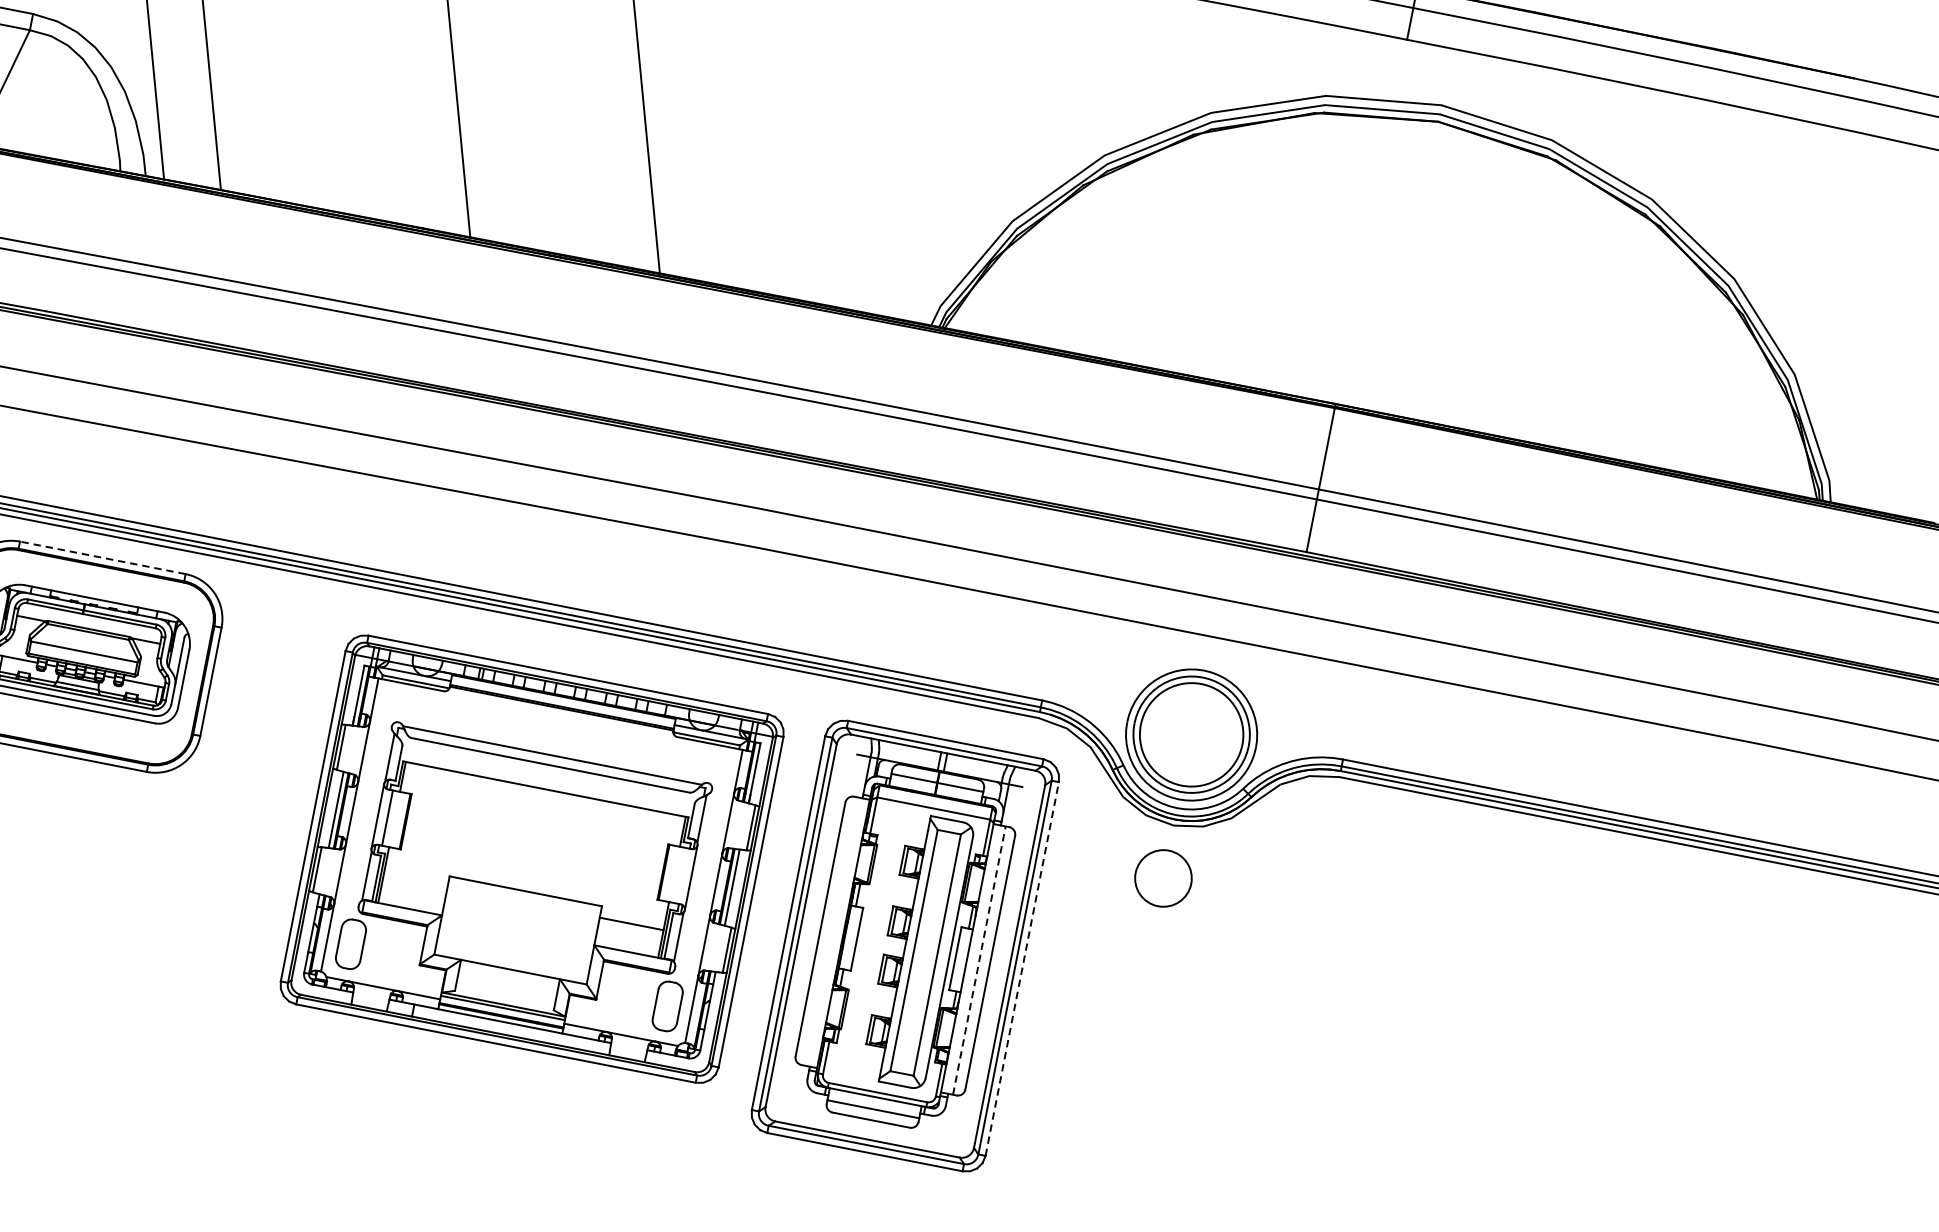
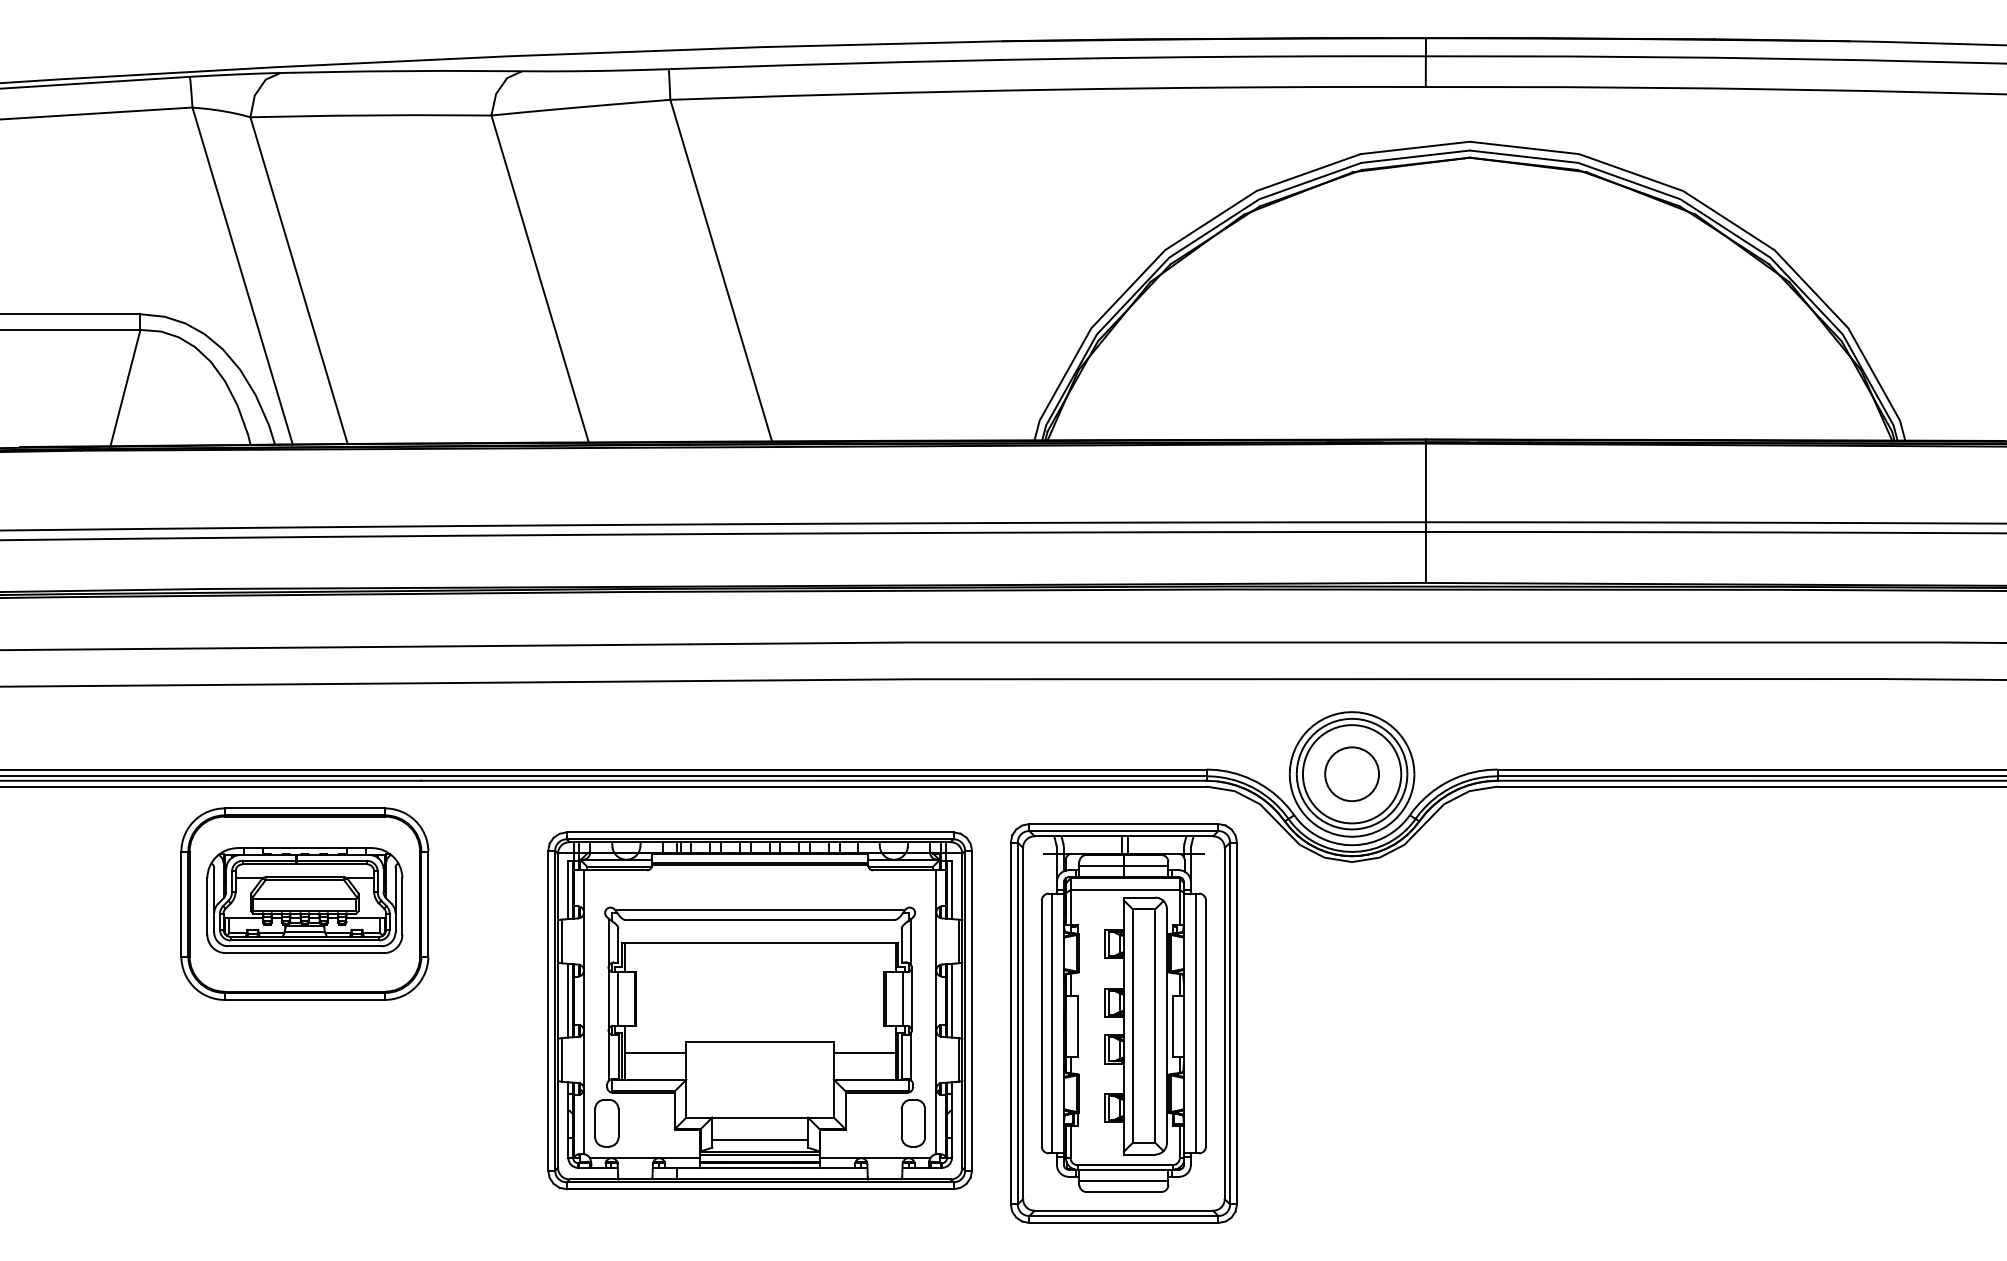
line: (102, 557) -> (304, 808), dashed -> solid
line: (681, 875) -> (902, 998), added
circle: (1162, 878) -> (1351, 774), moved
line: (415, 881) -> (655, 1052), added
line: (831, 931) -> (1052, 1023), added
line: (979, 960) -> (1195, 1023), dashed -> solid
line: (1022, 969) -> (1237, 1023), dashed -> solid
line: (506, 992) -> (760, 1139), added

